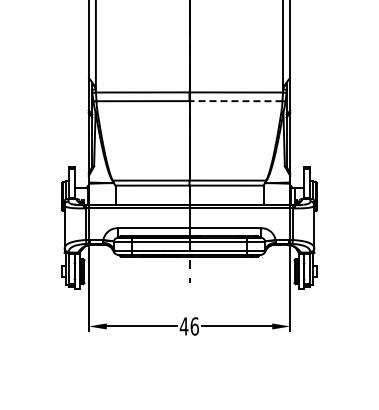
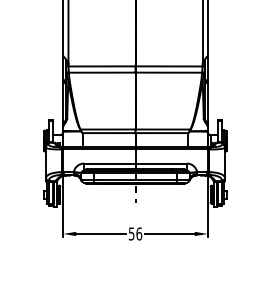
line: (235, 101) -> (168, 72), dashed -> solid
text: (183, 326) -> (131, 233), 46 -> 56

